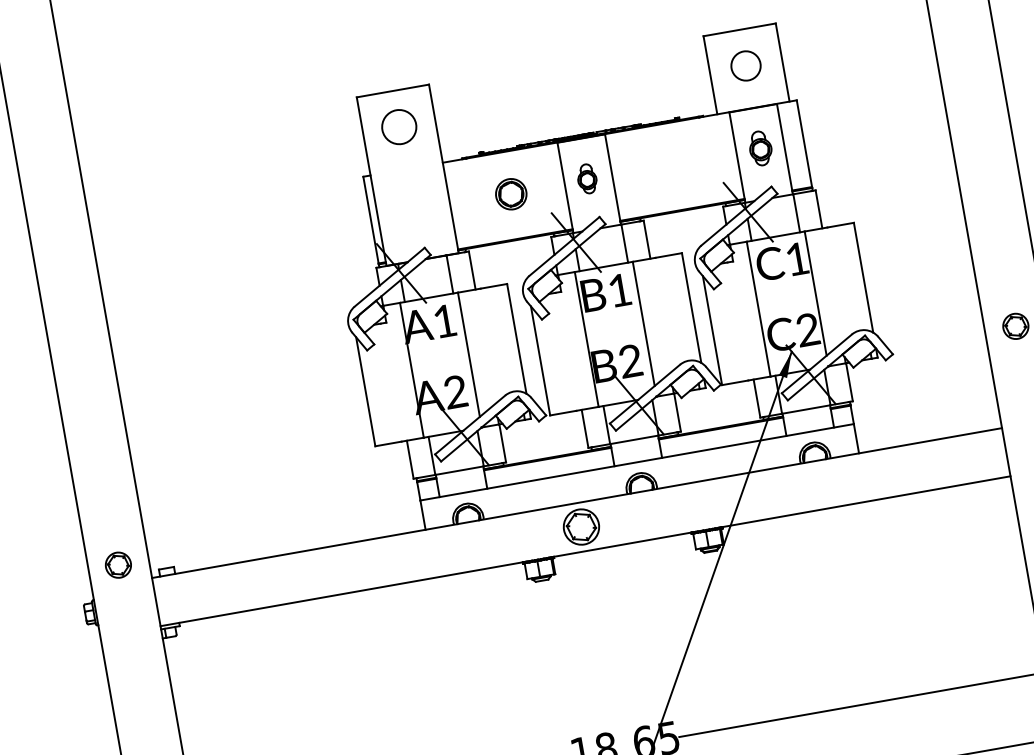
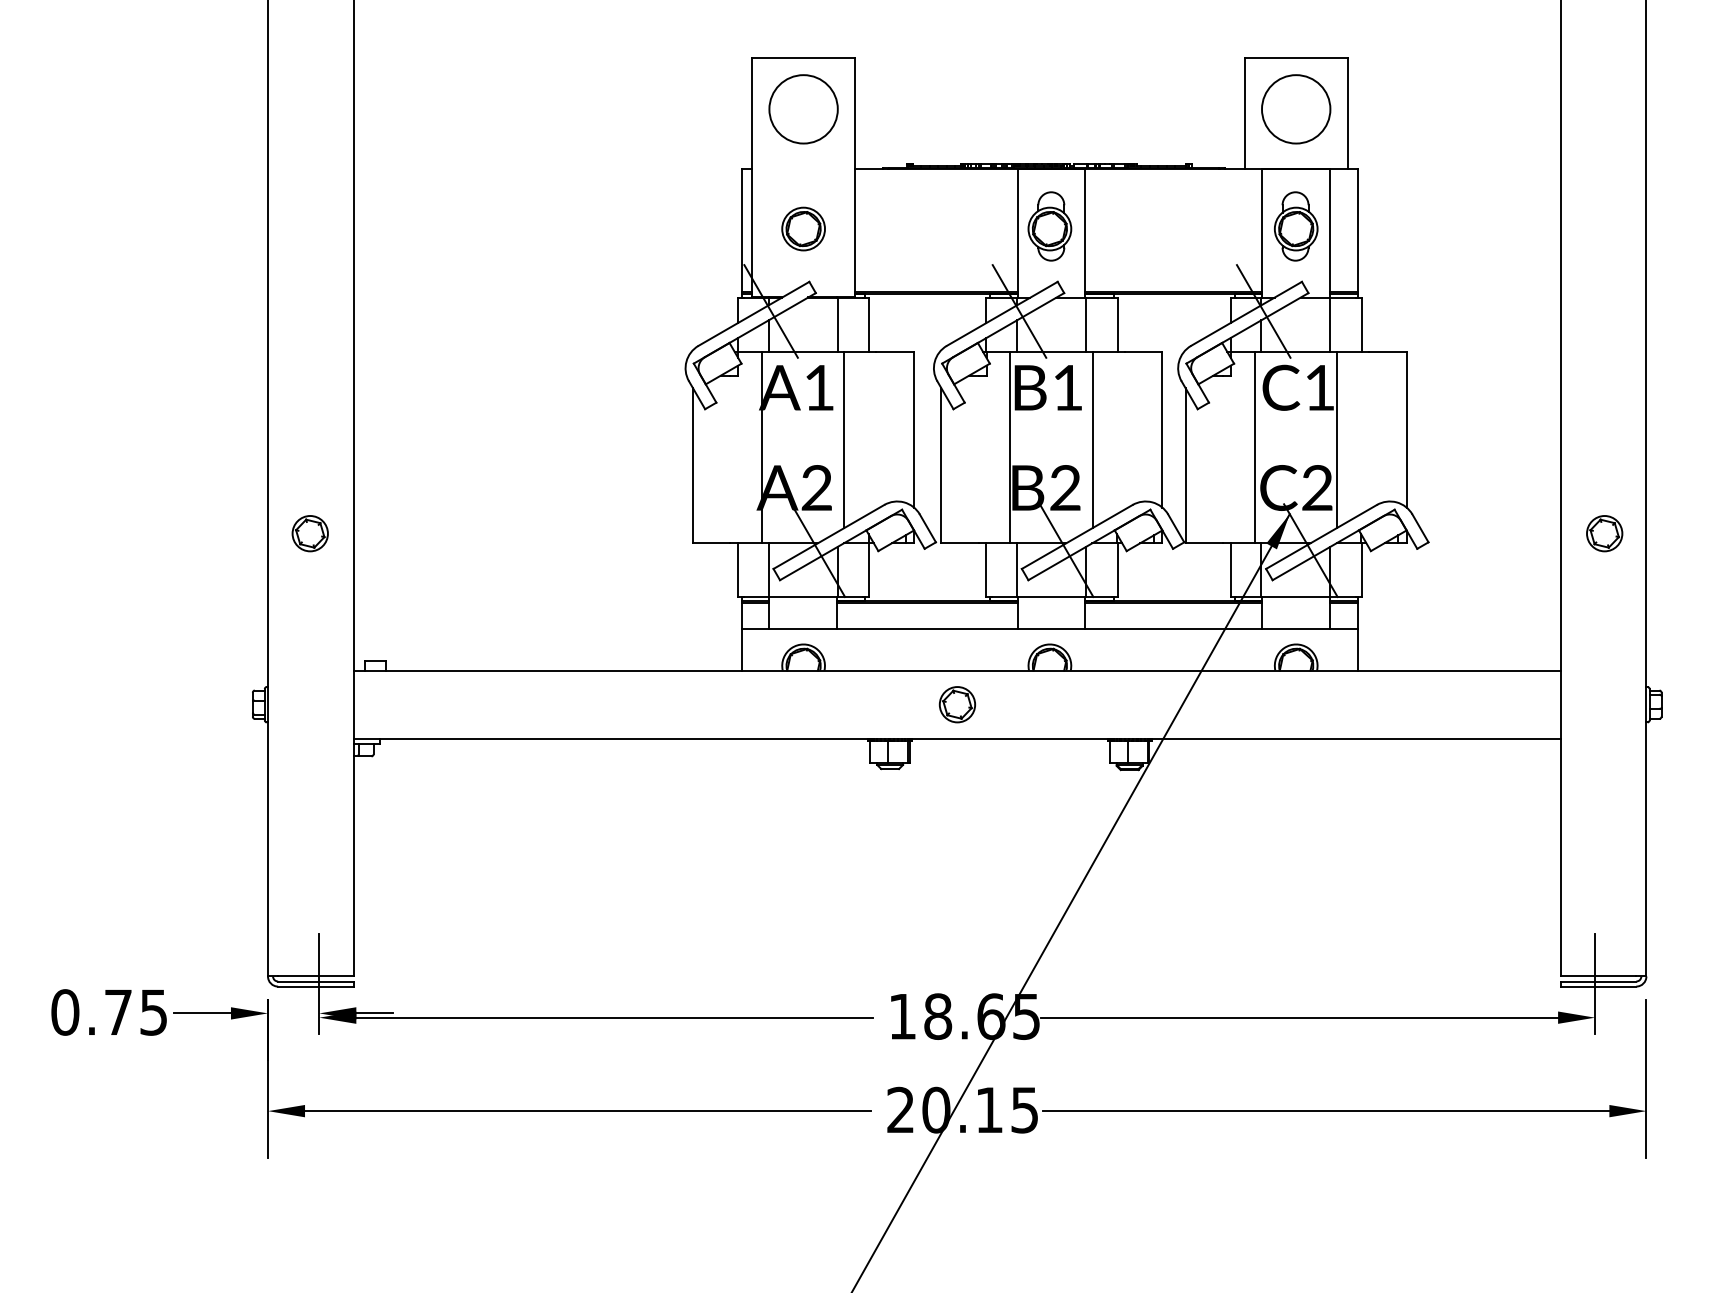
circle: (746, 66) -> (1296, 109), size x1.67
circle: (399, 127) -> (803, 109), size x1.43
part: (760, 148) -> (1296, 226), size x1.43
part: (586, 179) -> (1049, 226), size x1.67
part: (511, 193) -> (803, 228), moved
part: (581, 526) -> (957, 704), size x0.71
part: (117, 565) -> (309, 533), moved

